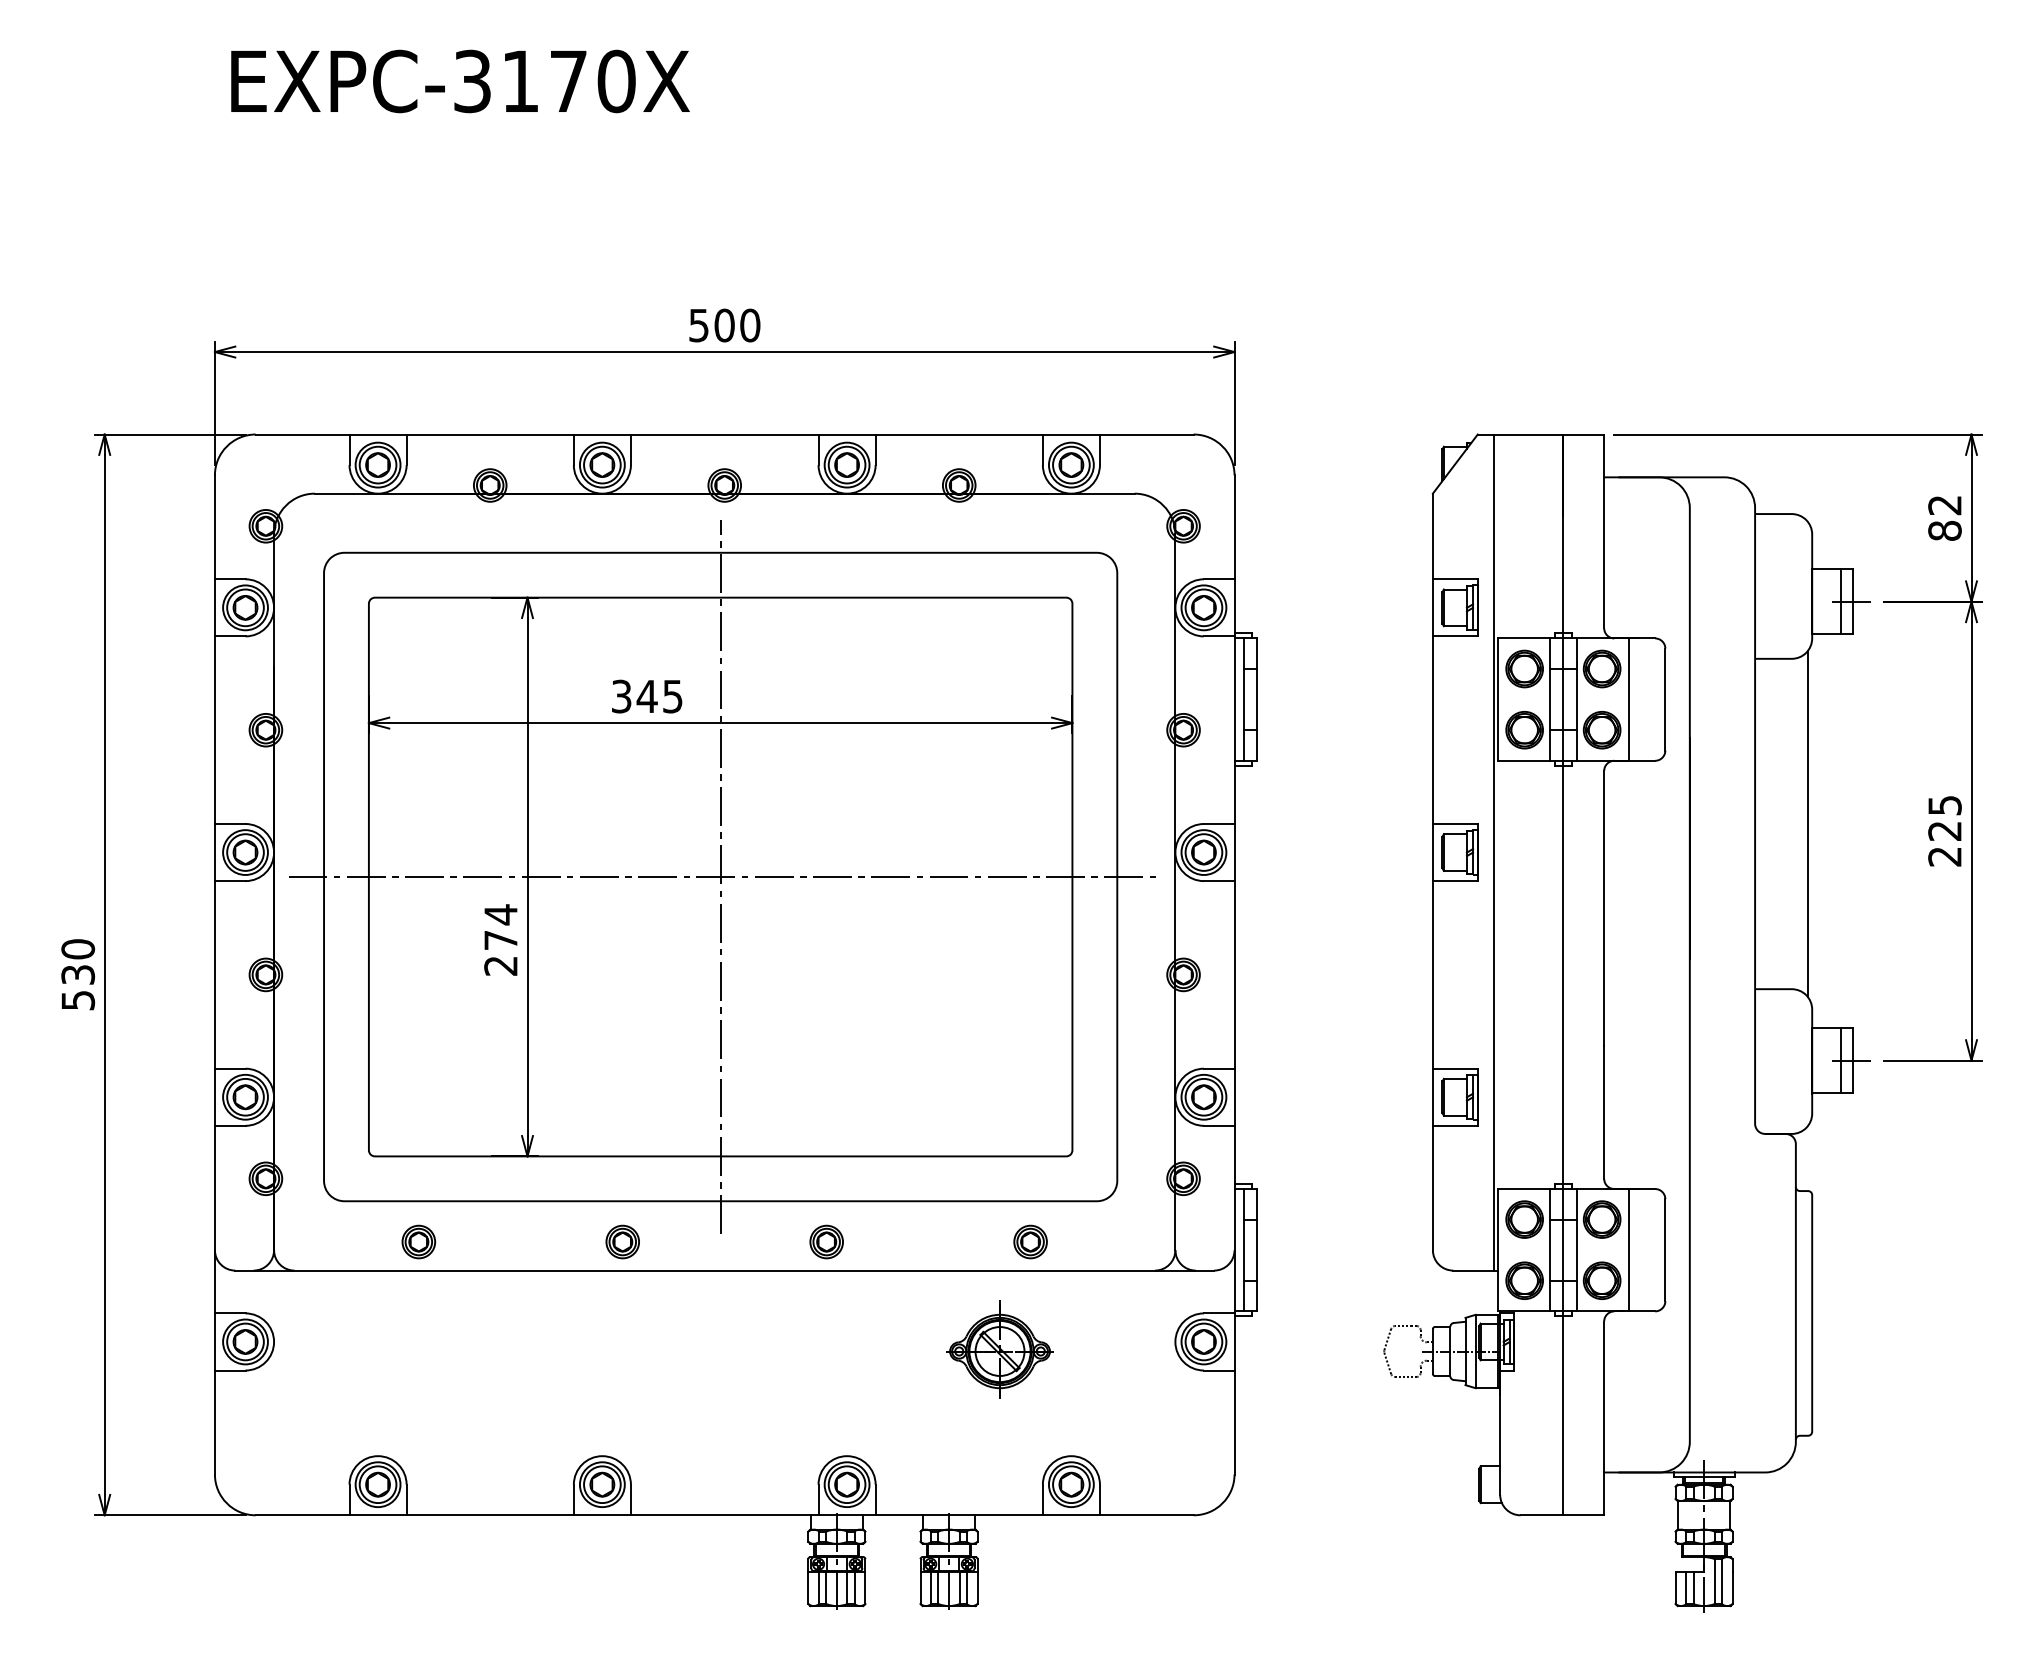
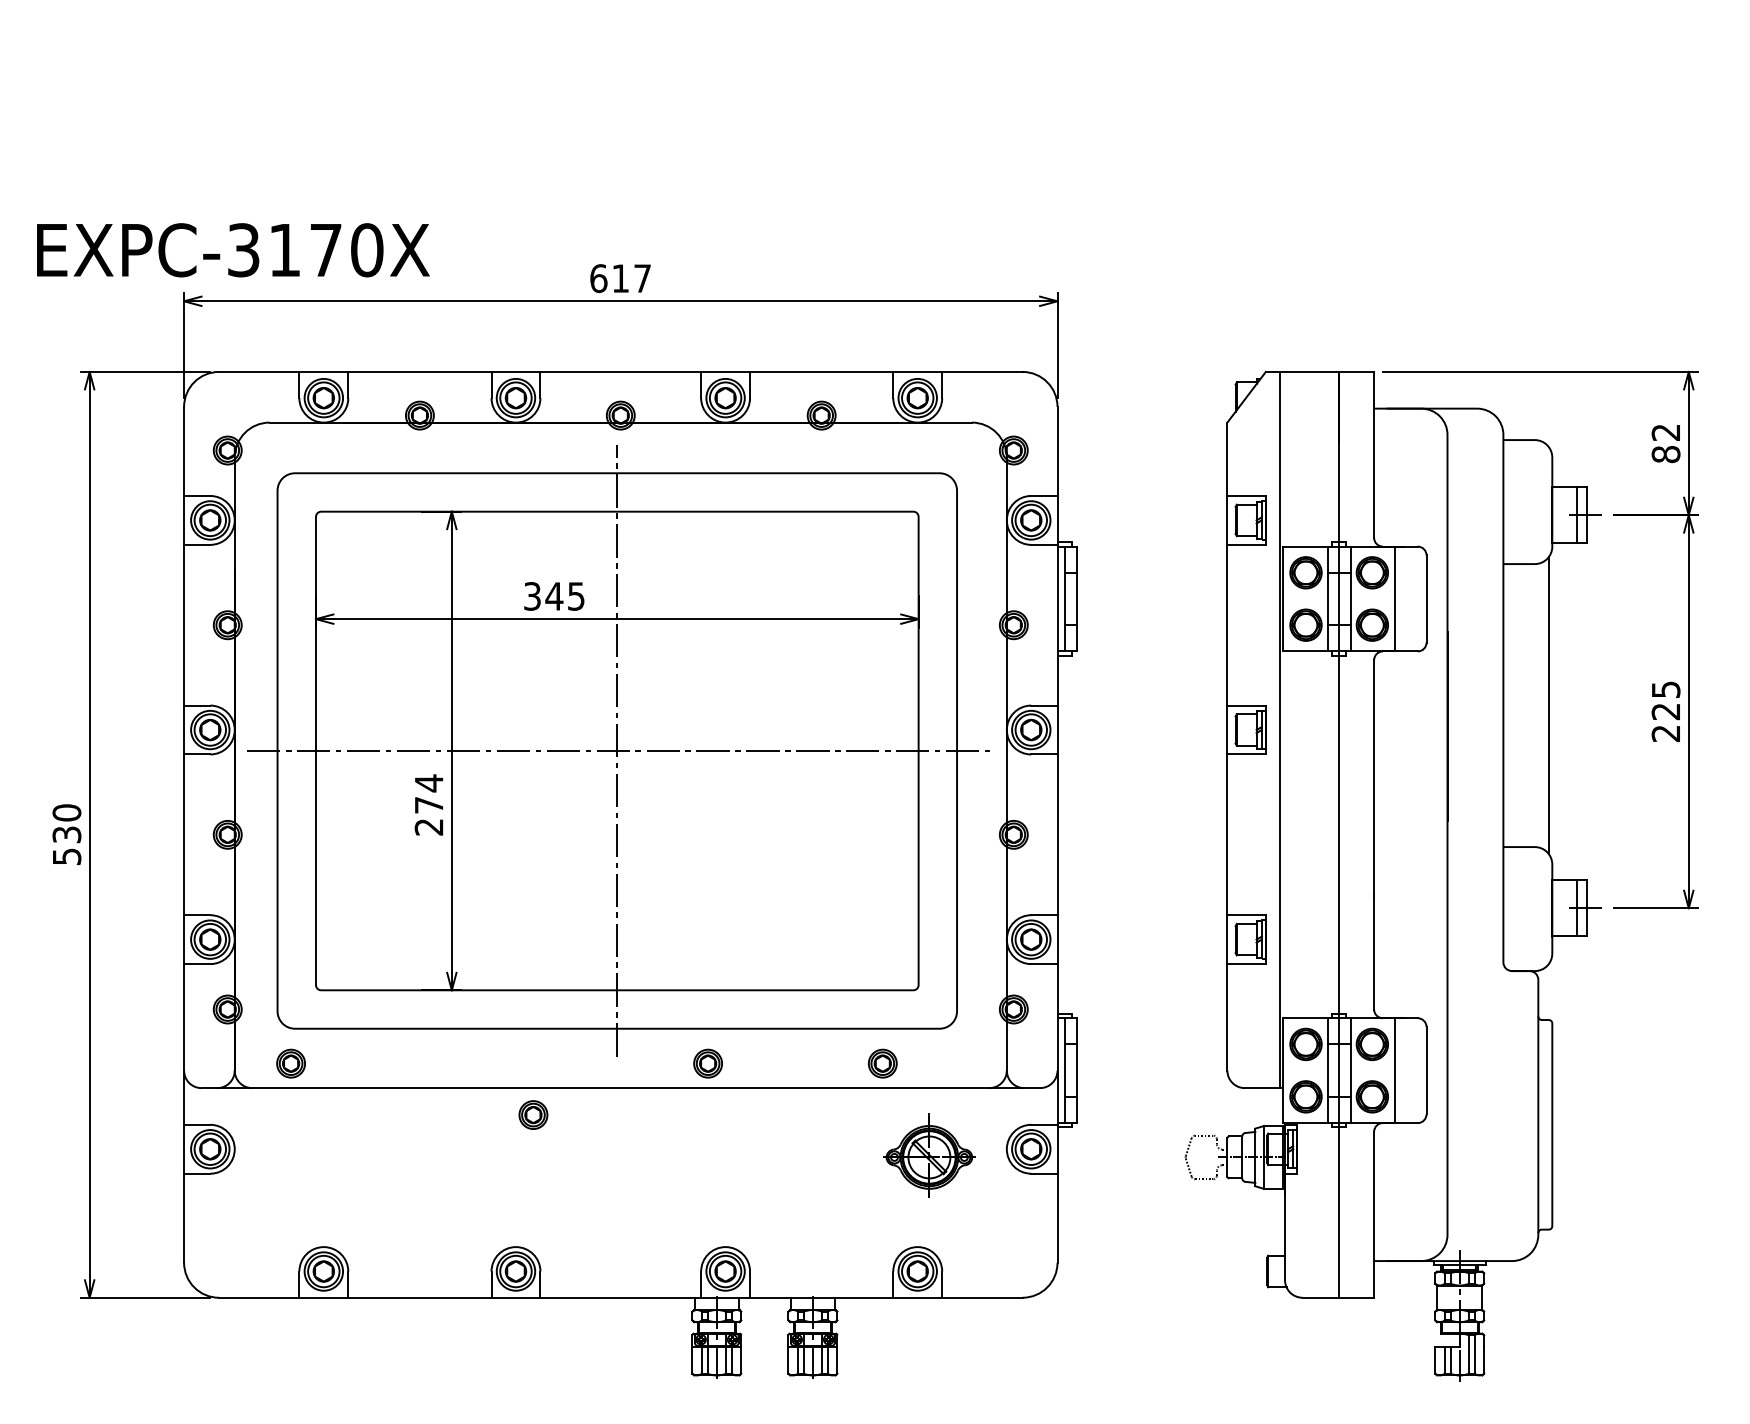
text: (460, 81) -> (233, 250), moved
text: (724, 325) -> (620, 278), 500 -> 617
part: (418, 1241) -> (290, 1063), moved
part: (622, 1241) -> (533, 1114), moved
part: (999, 1349) -> (928, 1155), moved

